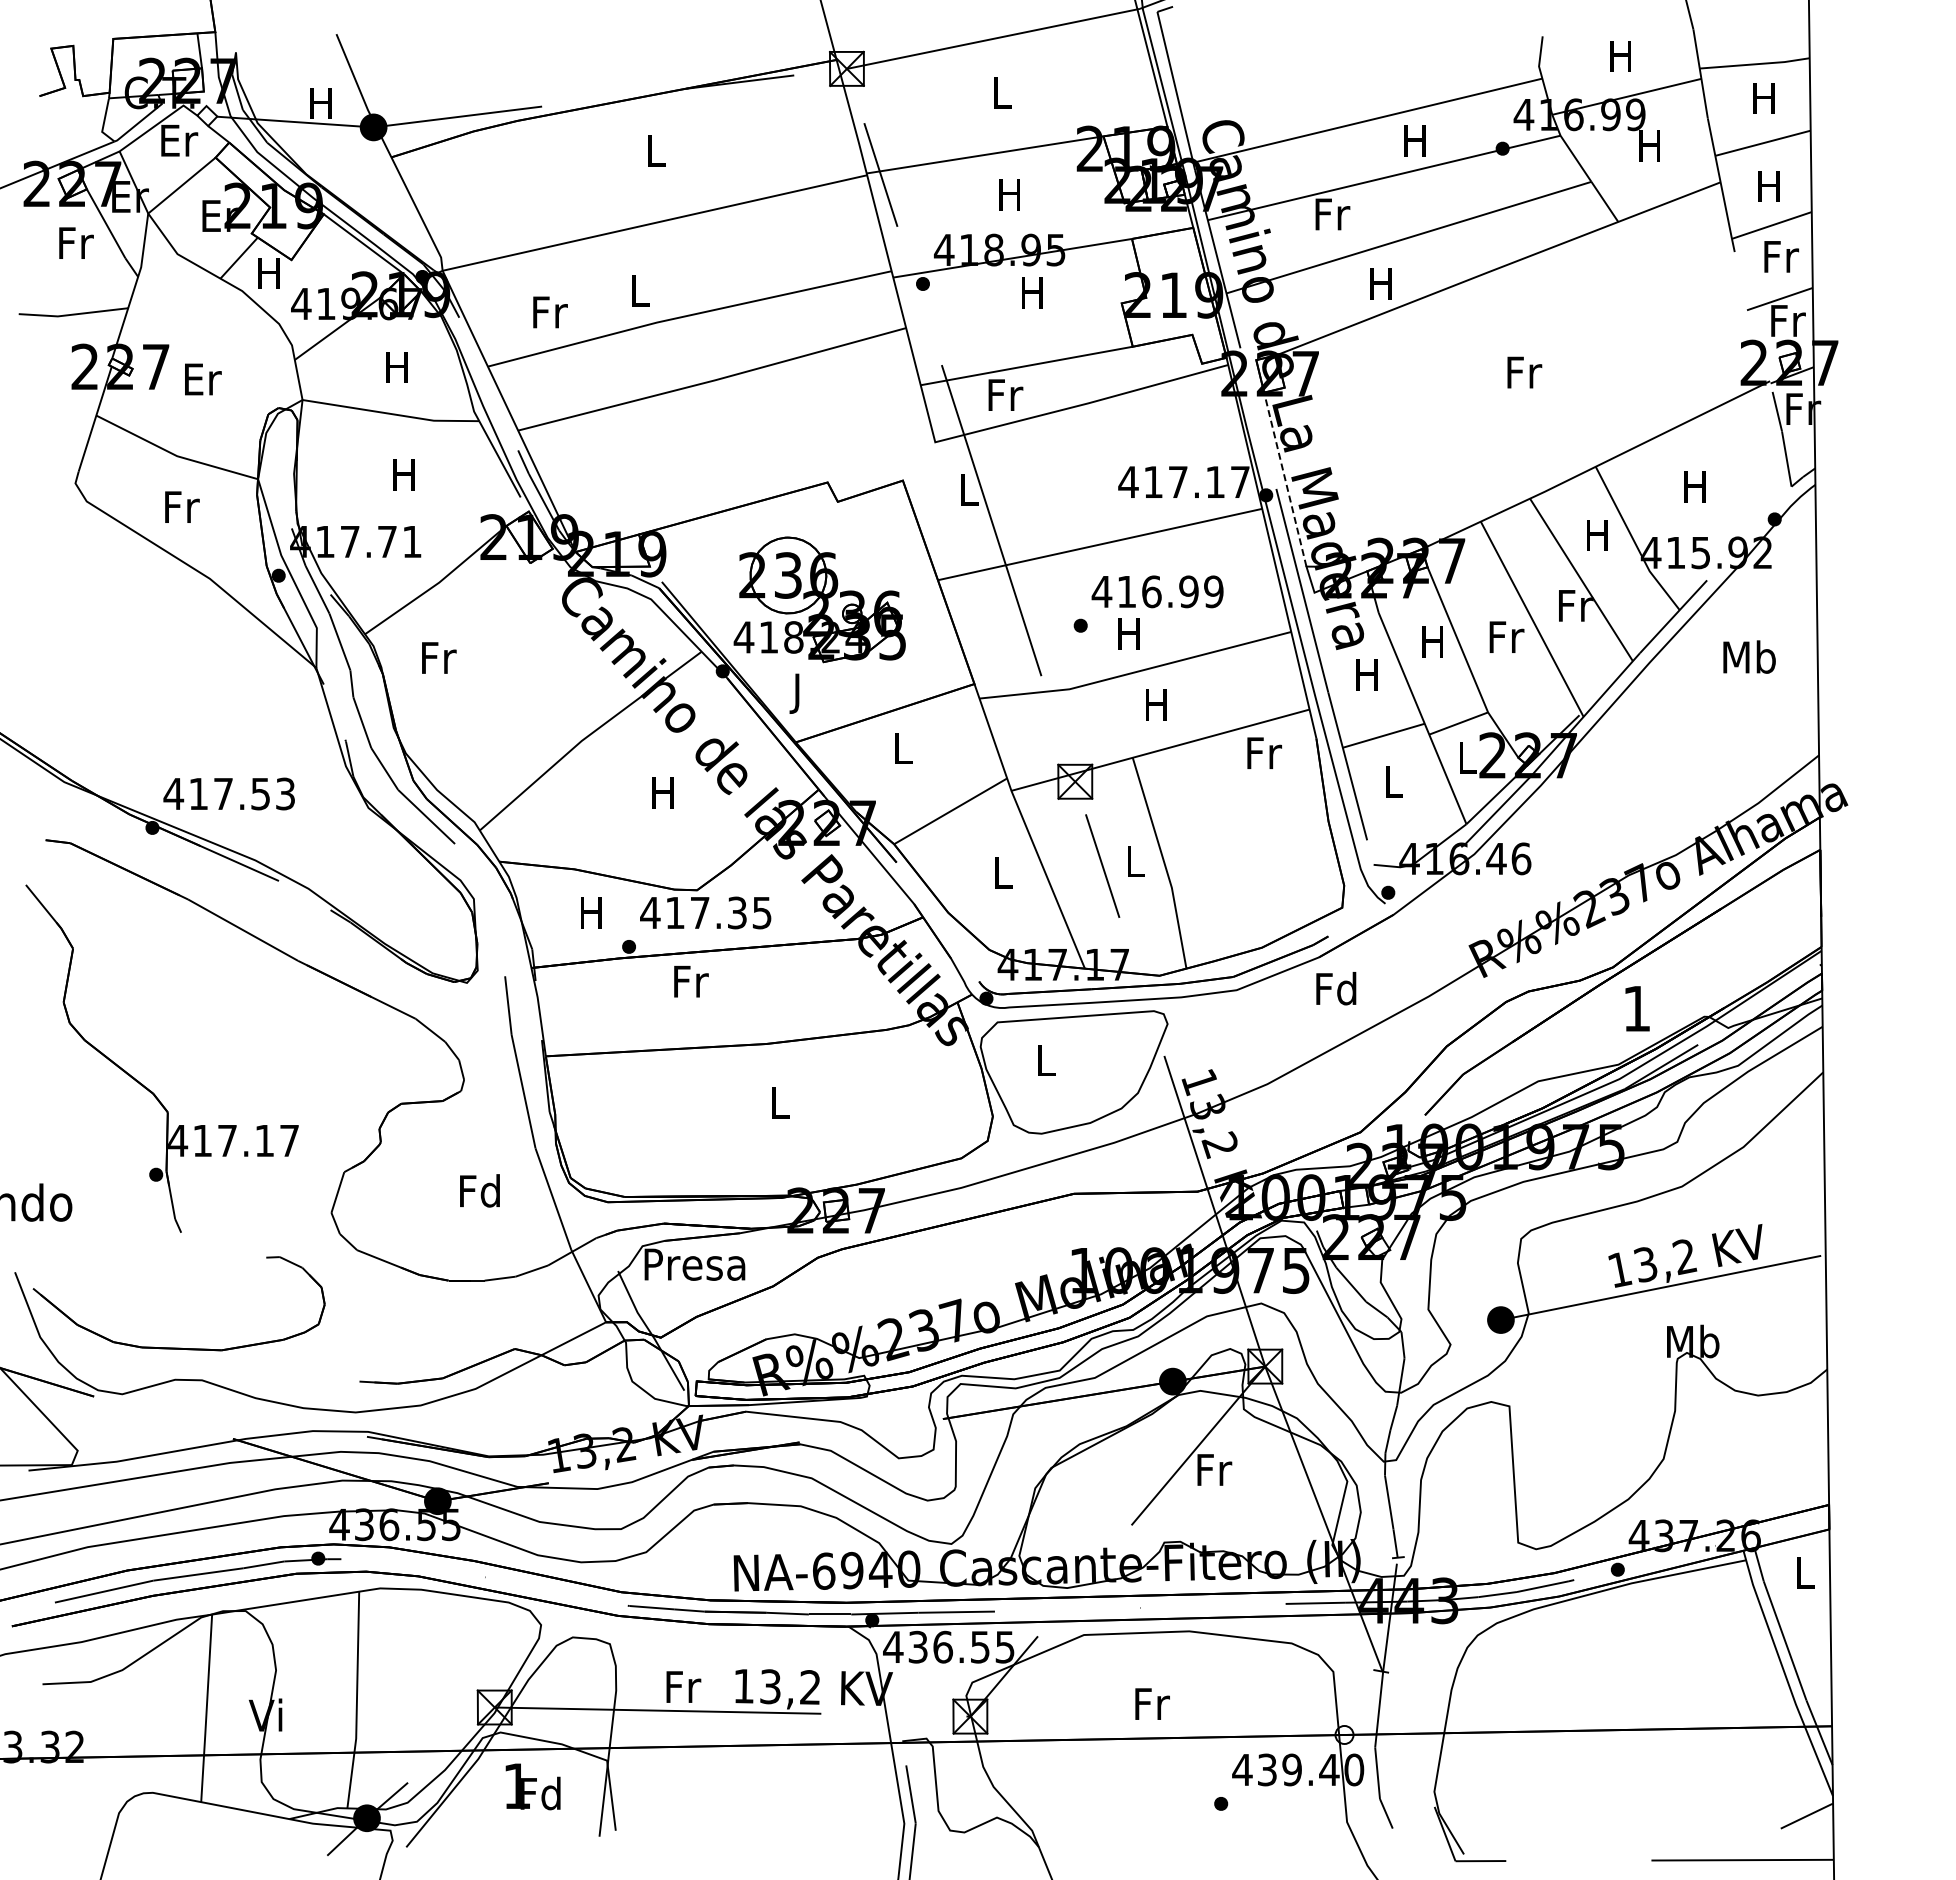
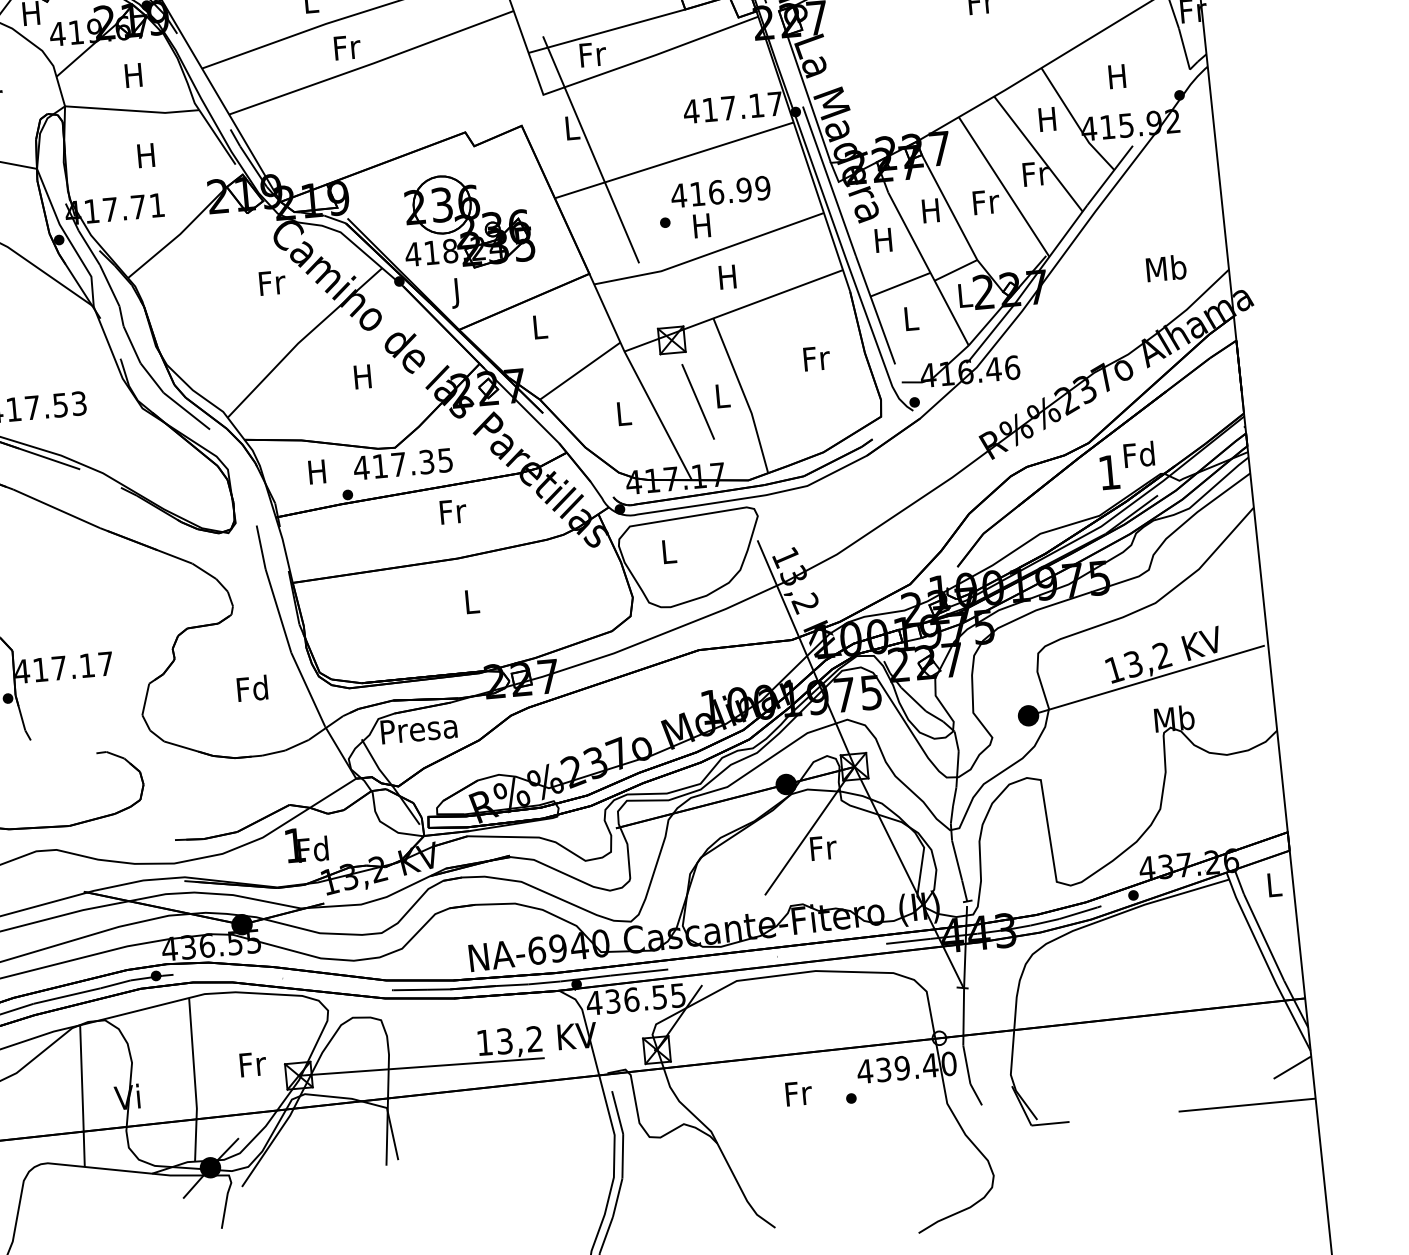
text: (550, 312) -> (347, 47), moved
line: (1285, 479) -> (809, 98), dashed -> solid
text: (1749, 656) -> (1166, 267), moved
text: (439, 657) -> (272, 282), moved
text: (1264, 752) -> (816, 358), moved
text: (691, 981) -> (453, 511), moved
text: (1336, 988) -> (1139, 454), moved
text: (683, 1686) -> (252, 1064), moved
text: (1152, 1703) -> (798, 1093), moved
text: (532, 1786) -> (306, 844), moved

